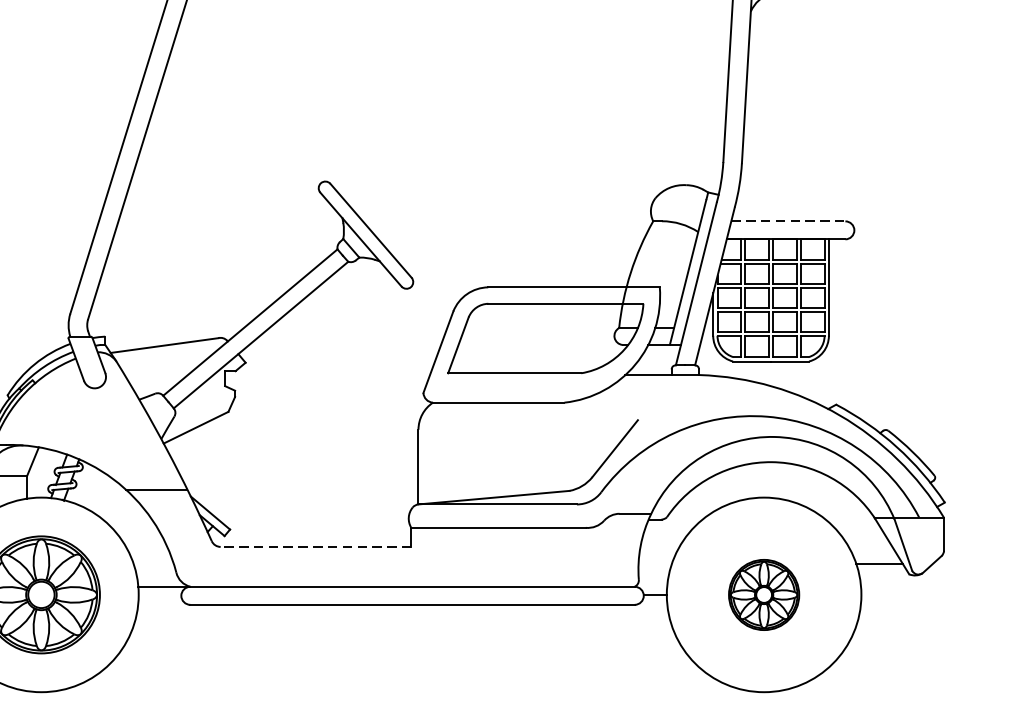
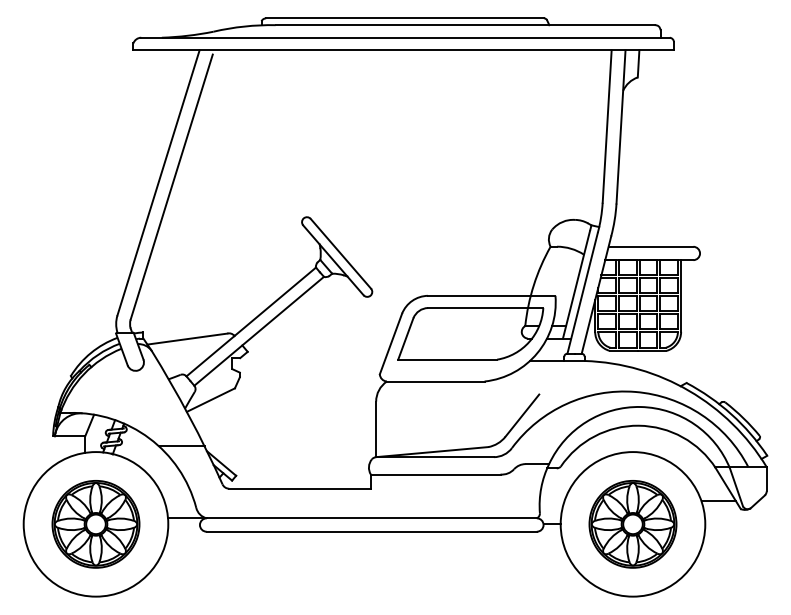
line: (789, 220) -> (651, 246), dashed -> solid
line: (316, 546) -> (300, 488), dashed -> solid
part: (763, 595) -> (632, 524), size x1.67

